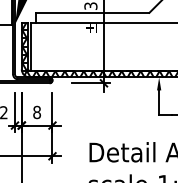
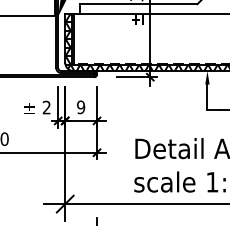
text: (37, 112) -> (81, 107), 8 -> 9

